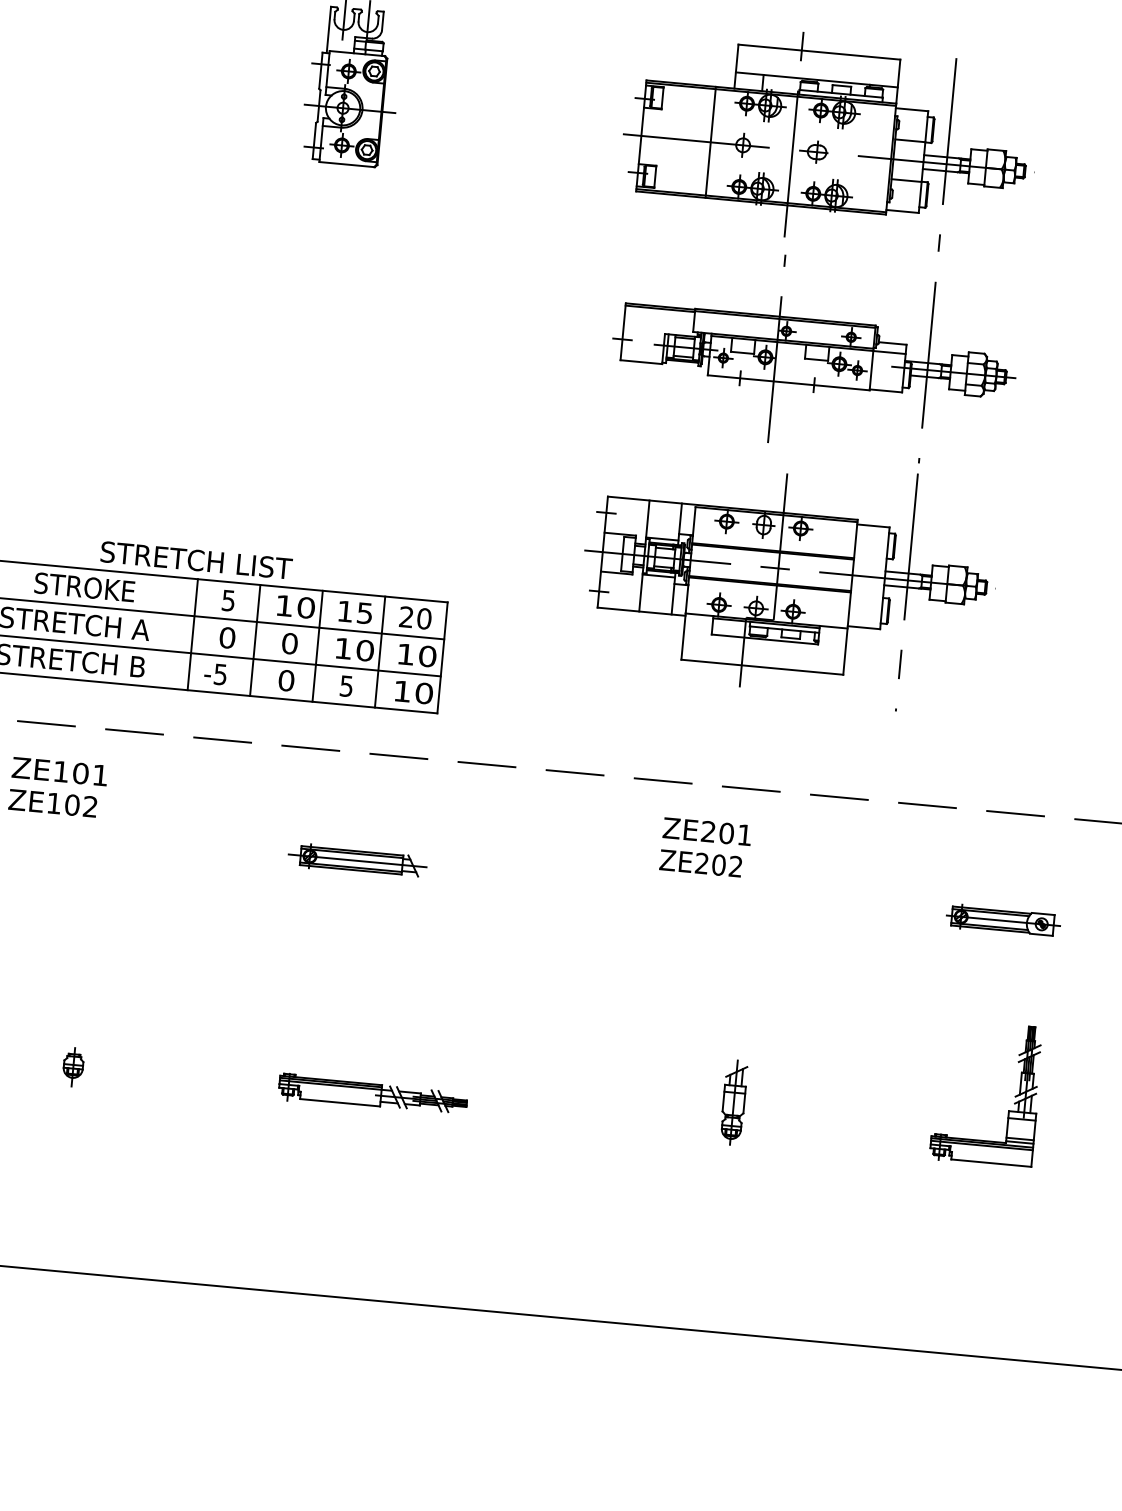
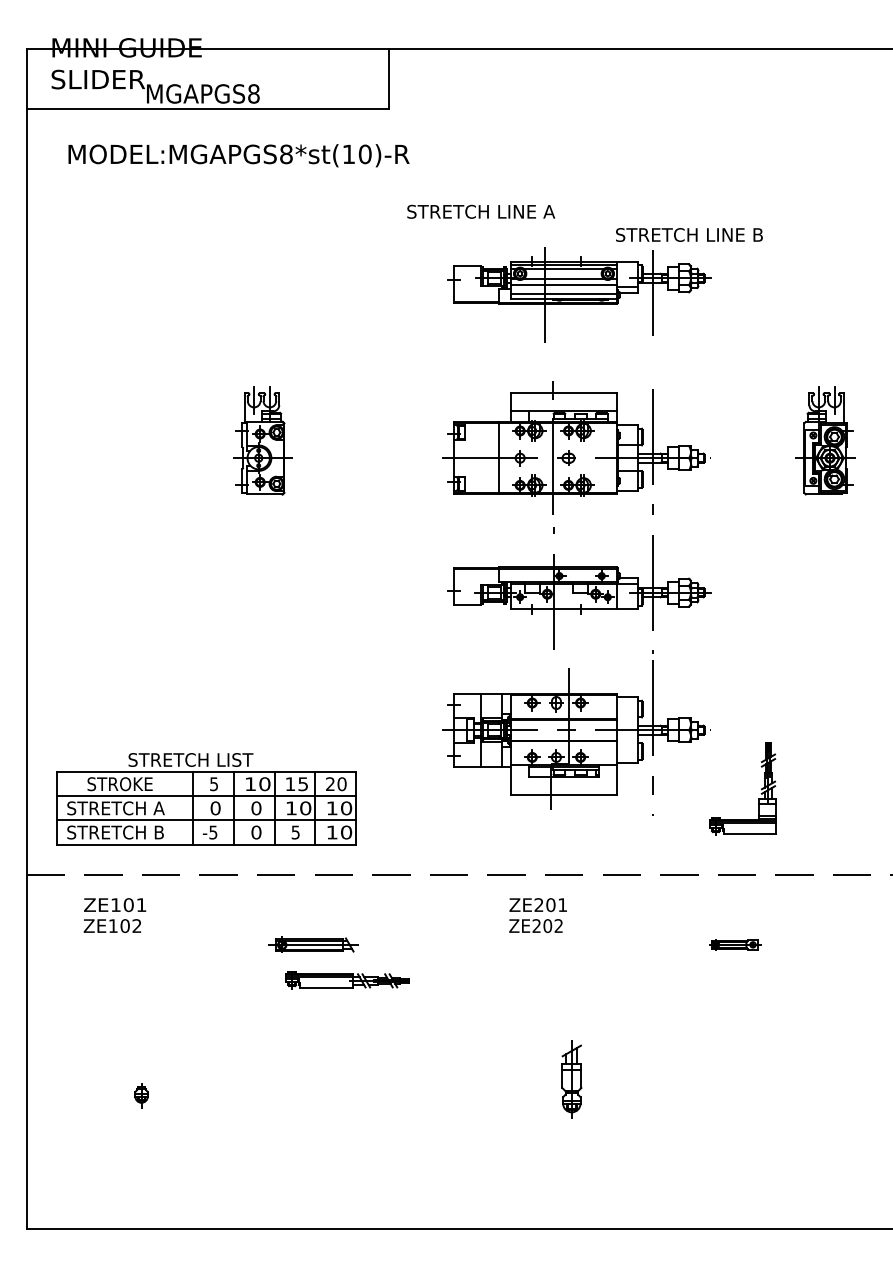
part: (1003, 919) -> (735, 944), size x0.7
part: (373, 1094) -> (347, 980), moved
part: (733, 1101) -> (571, 1078), size x1.4
part: (1012, 1102) -> (760, 793), moved

